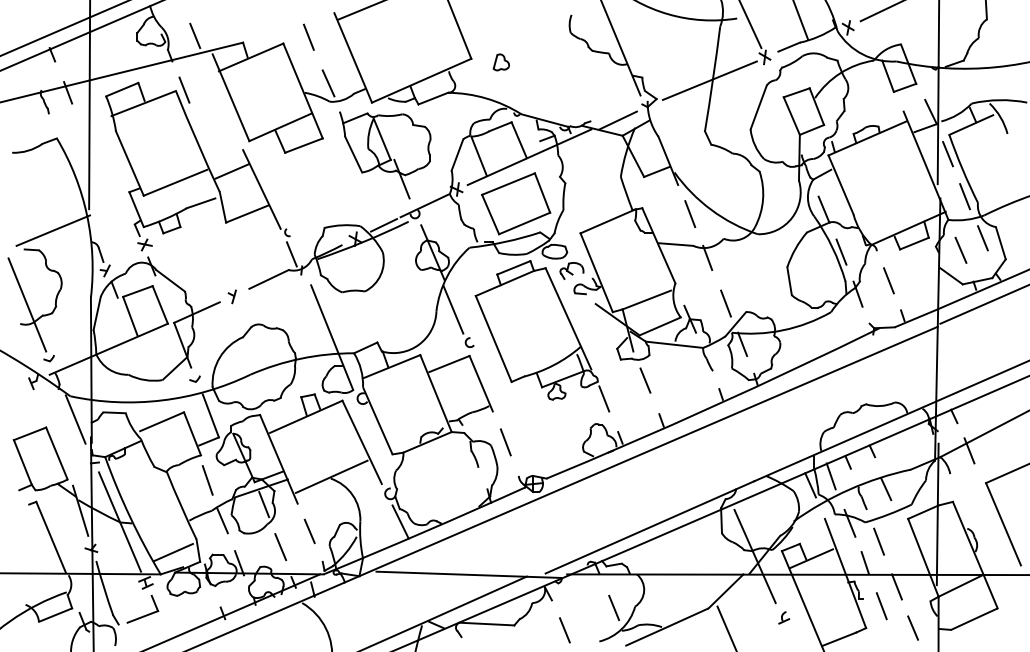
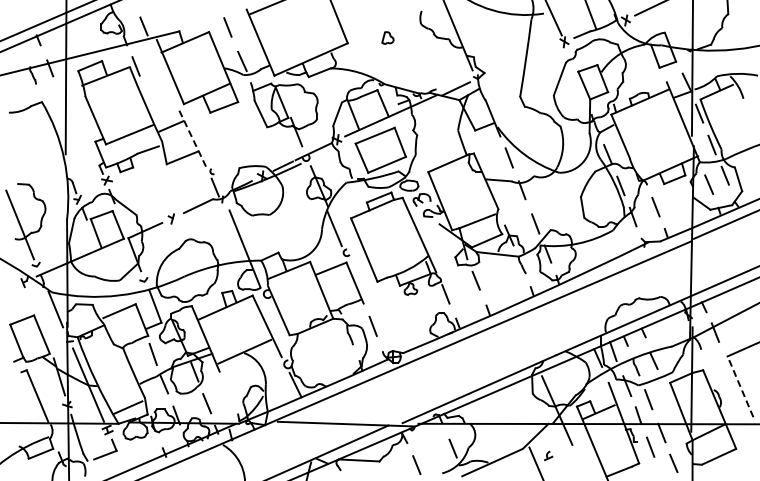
part: (500, 61) -> (387, 37), moved
line: (709, 80) -> (523, 59), removed
line: (262, 190) -> (193, 140), solid -> dashed
line: (53, 229) -> (39, 169), removed
line: (1003, 523) -> (740, 386), solid -> dashed
line: (309, 530) -> (228, 391), removed
part: (783, 617) -> (548, 455), moved

